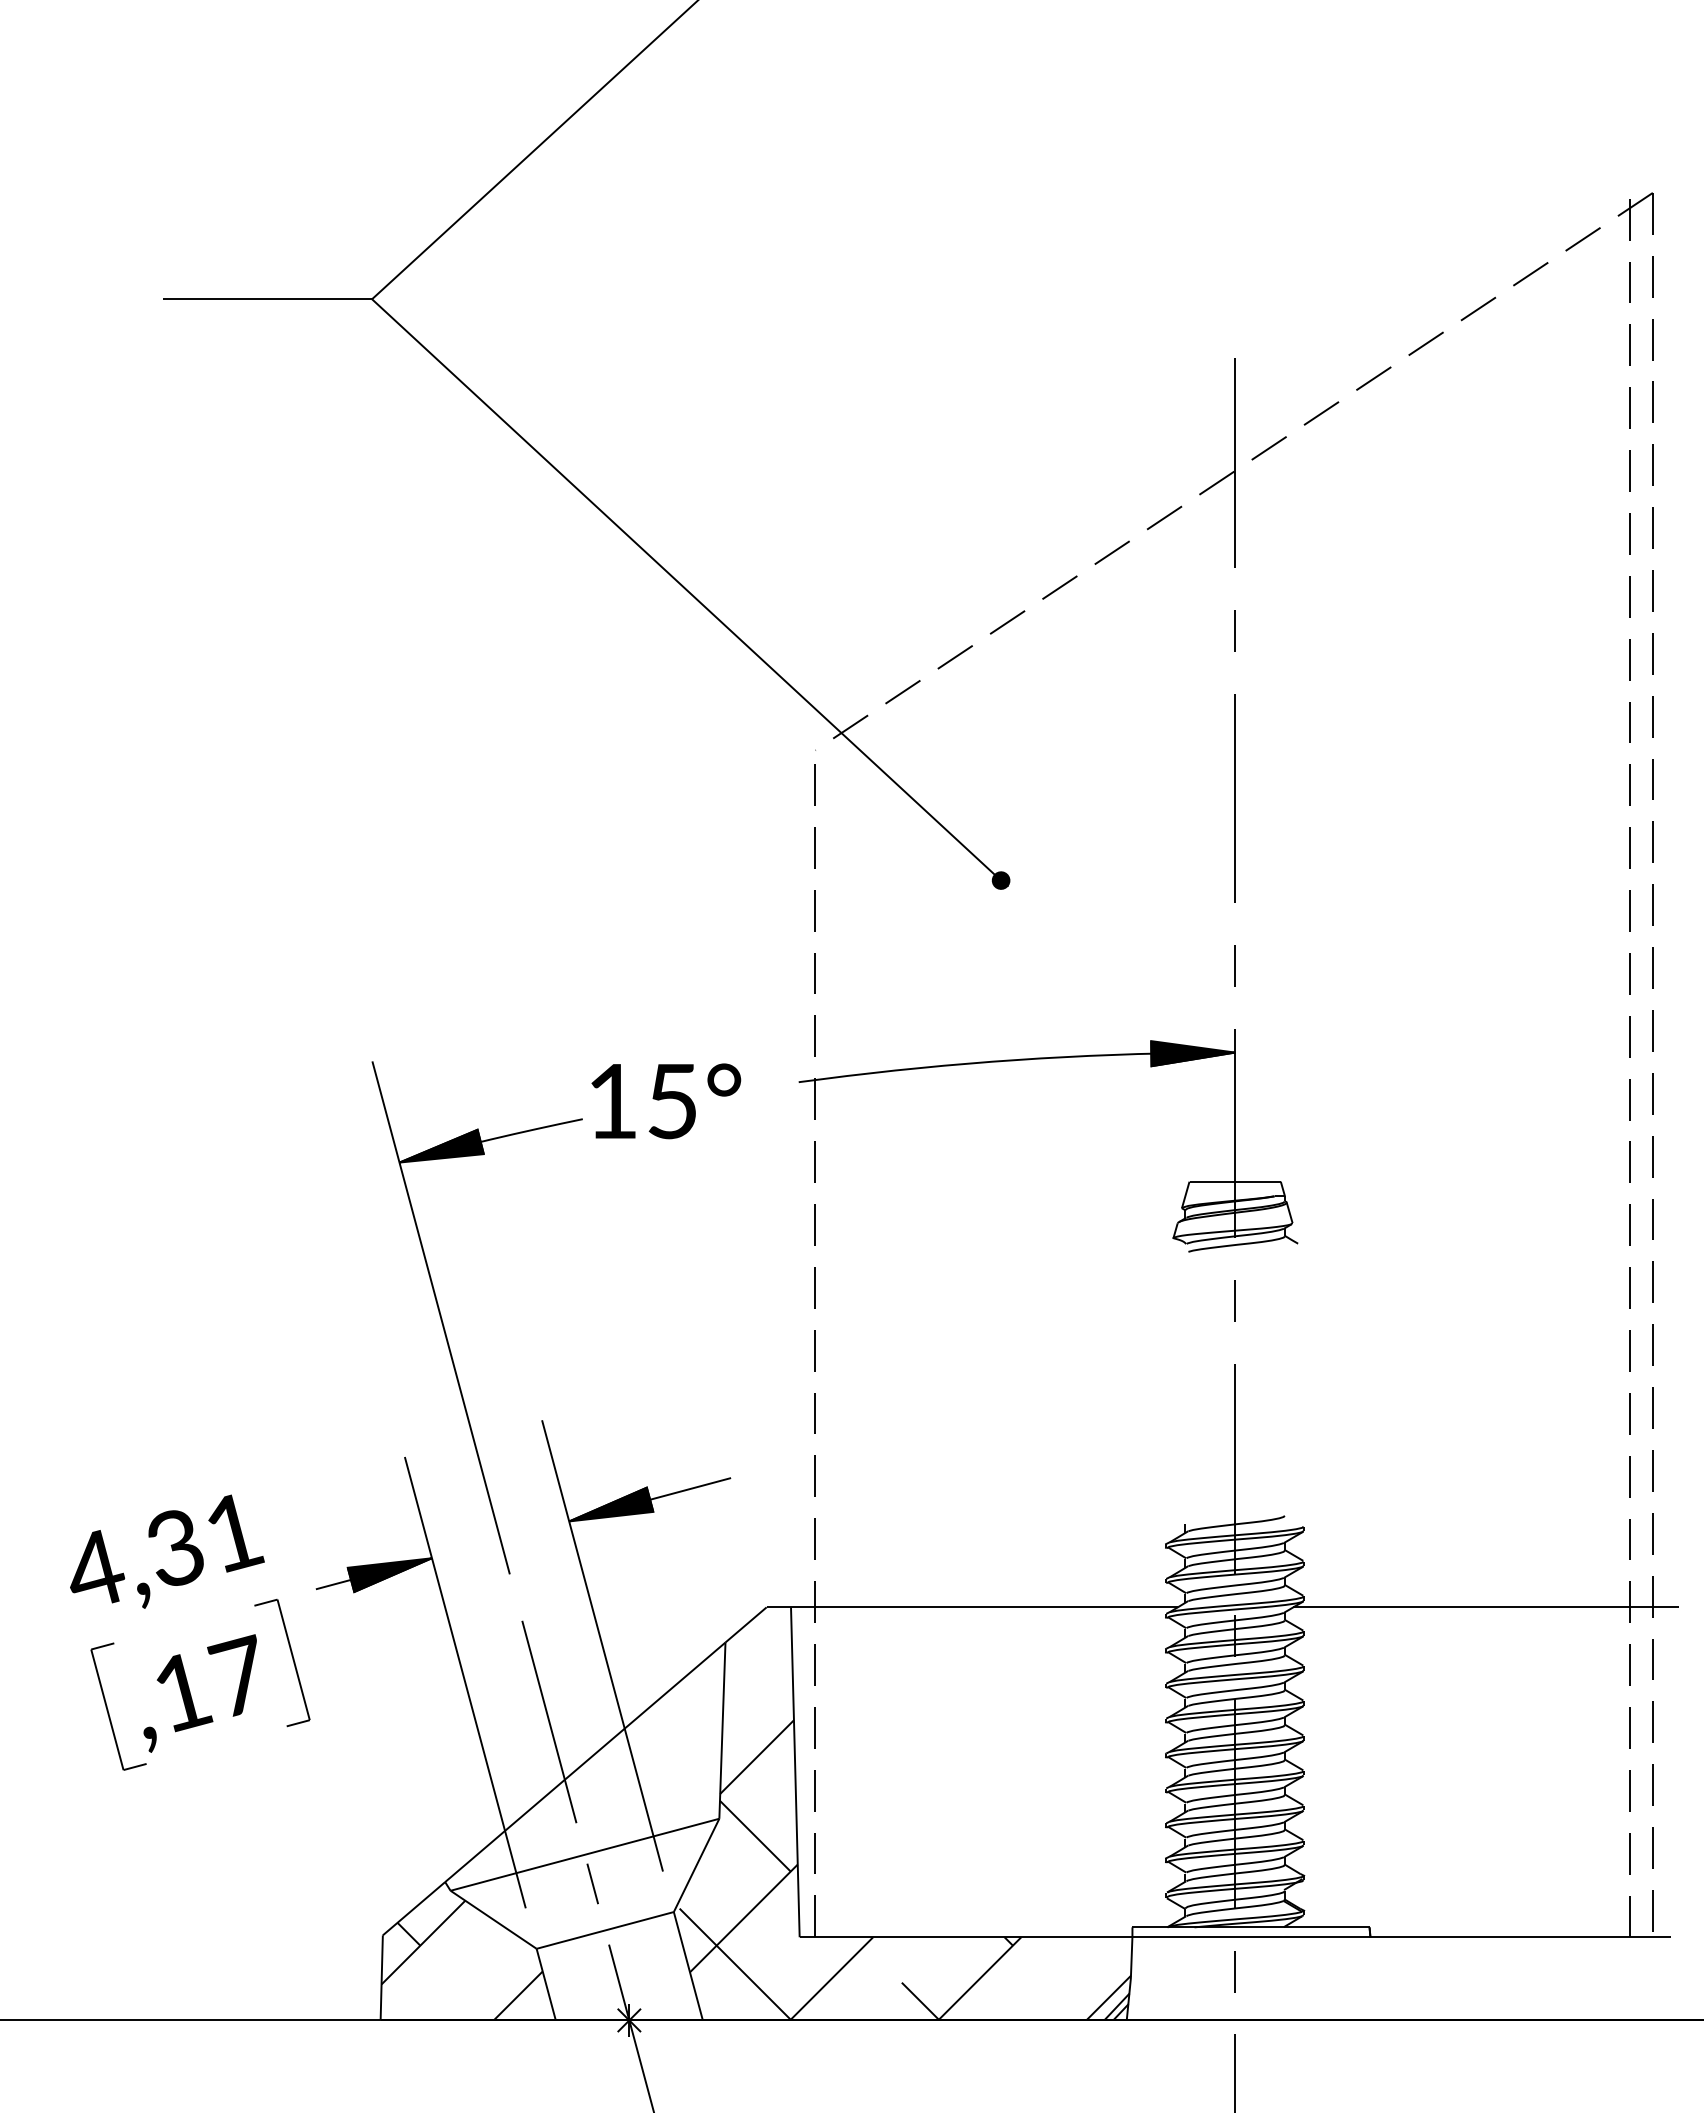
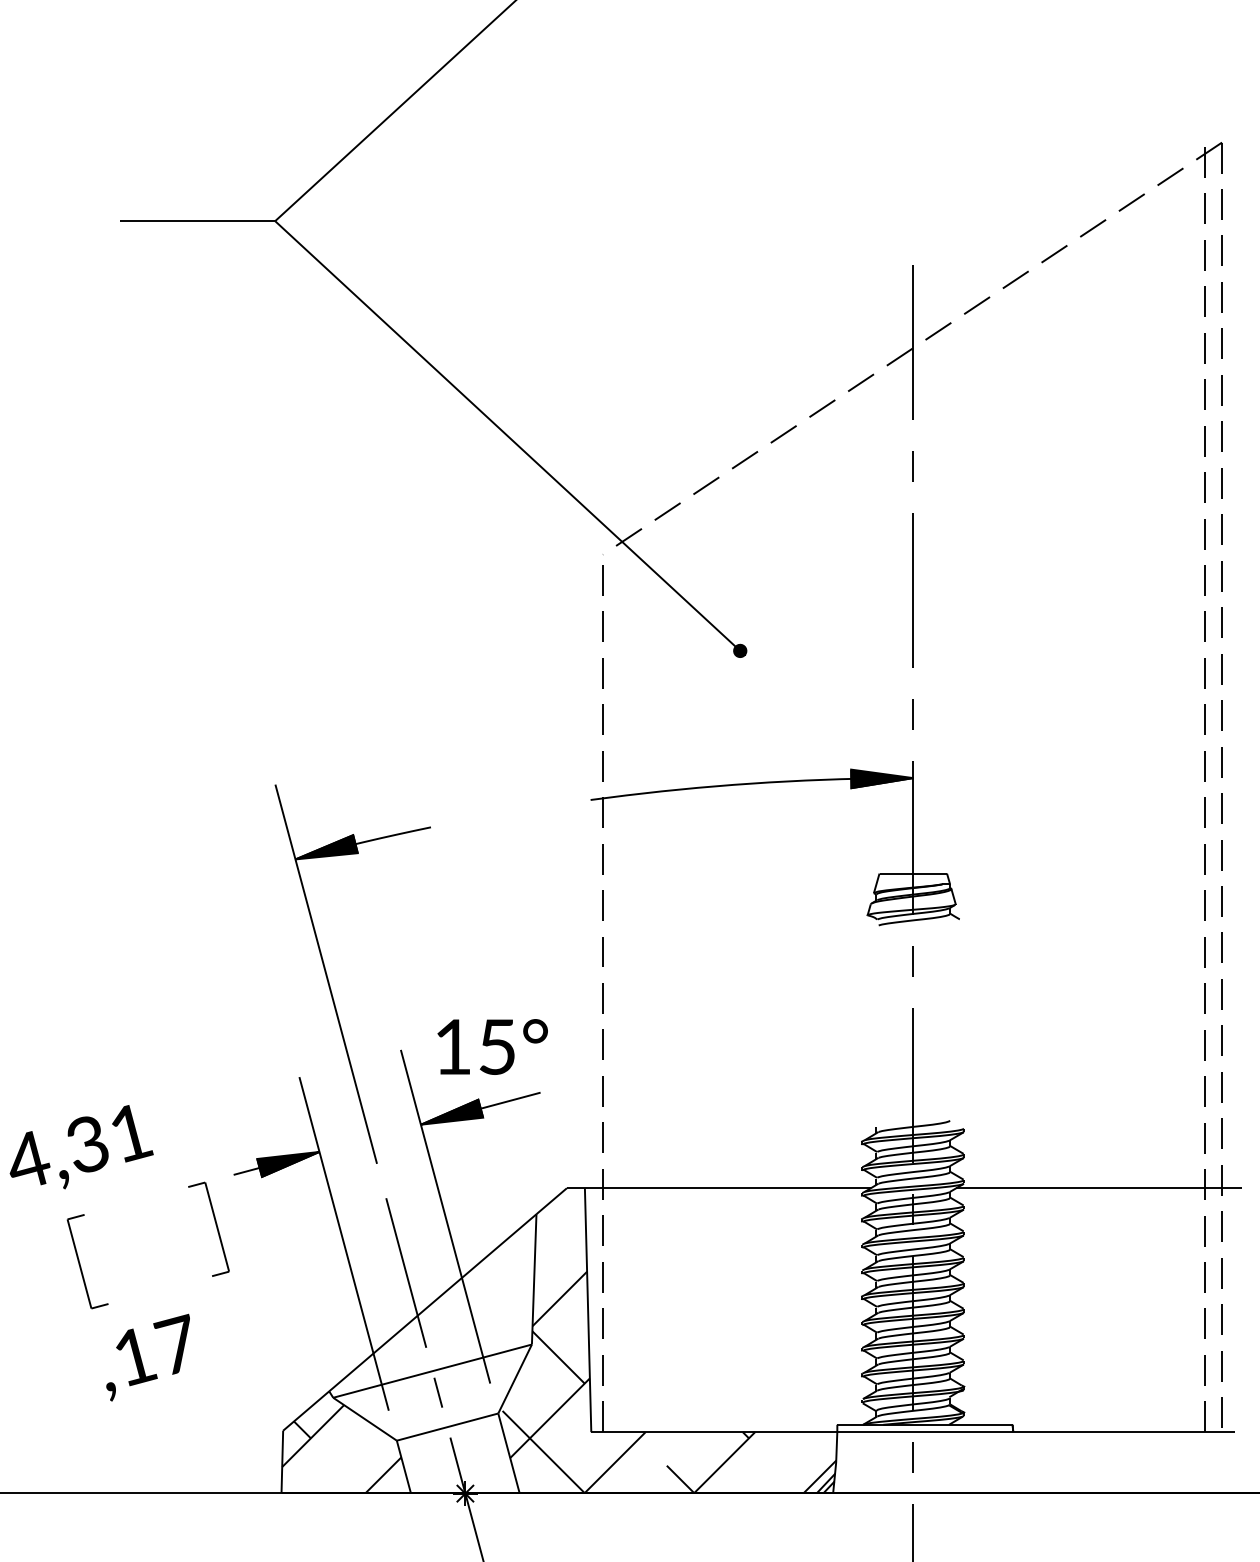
text: (666, 1101) -> (492, 1047), moved
text: (167, 1551) -> (81, 1146), moved
text: (199, 1693) -> (147, 1357), moved

